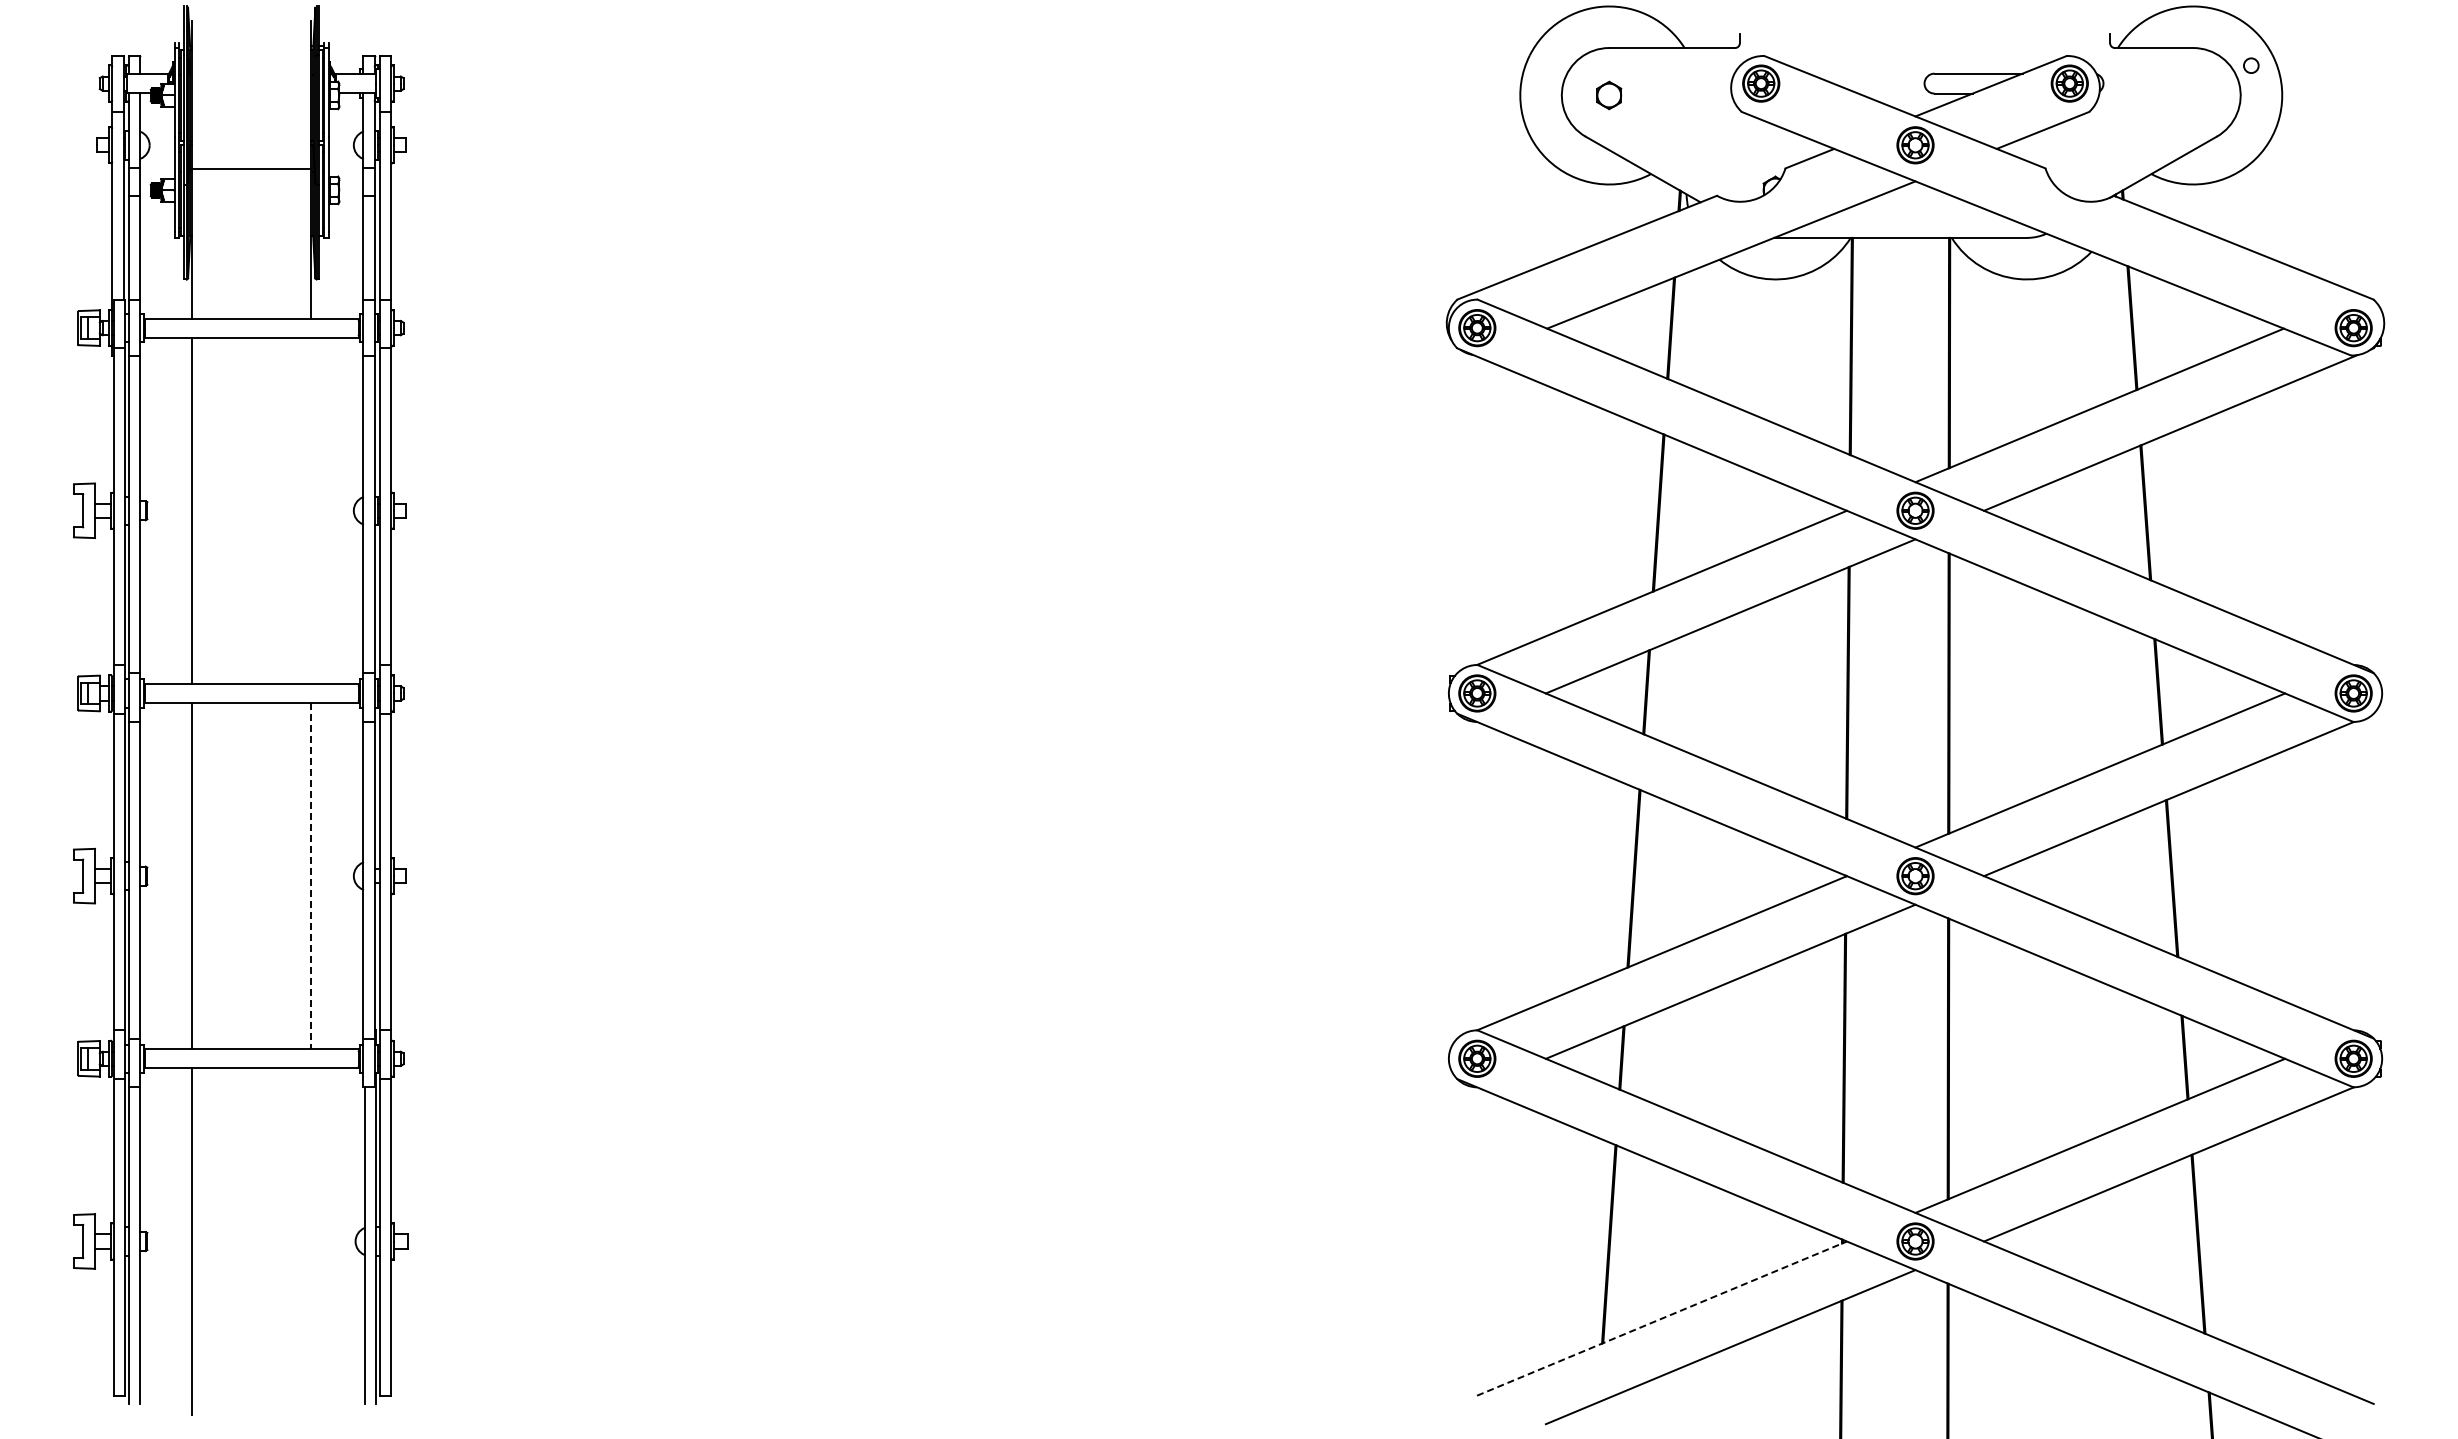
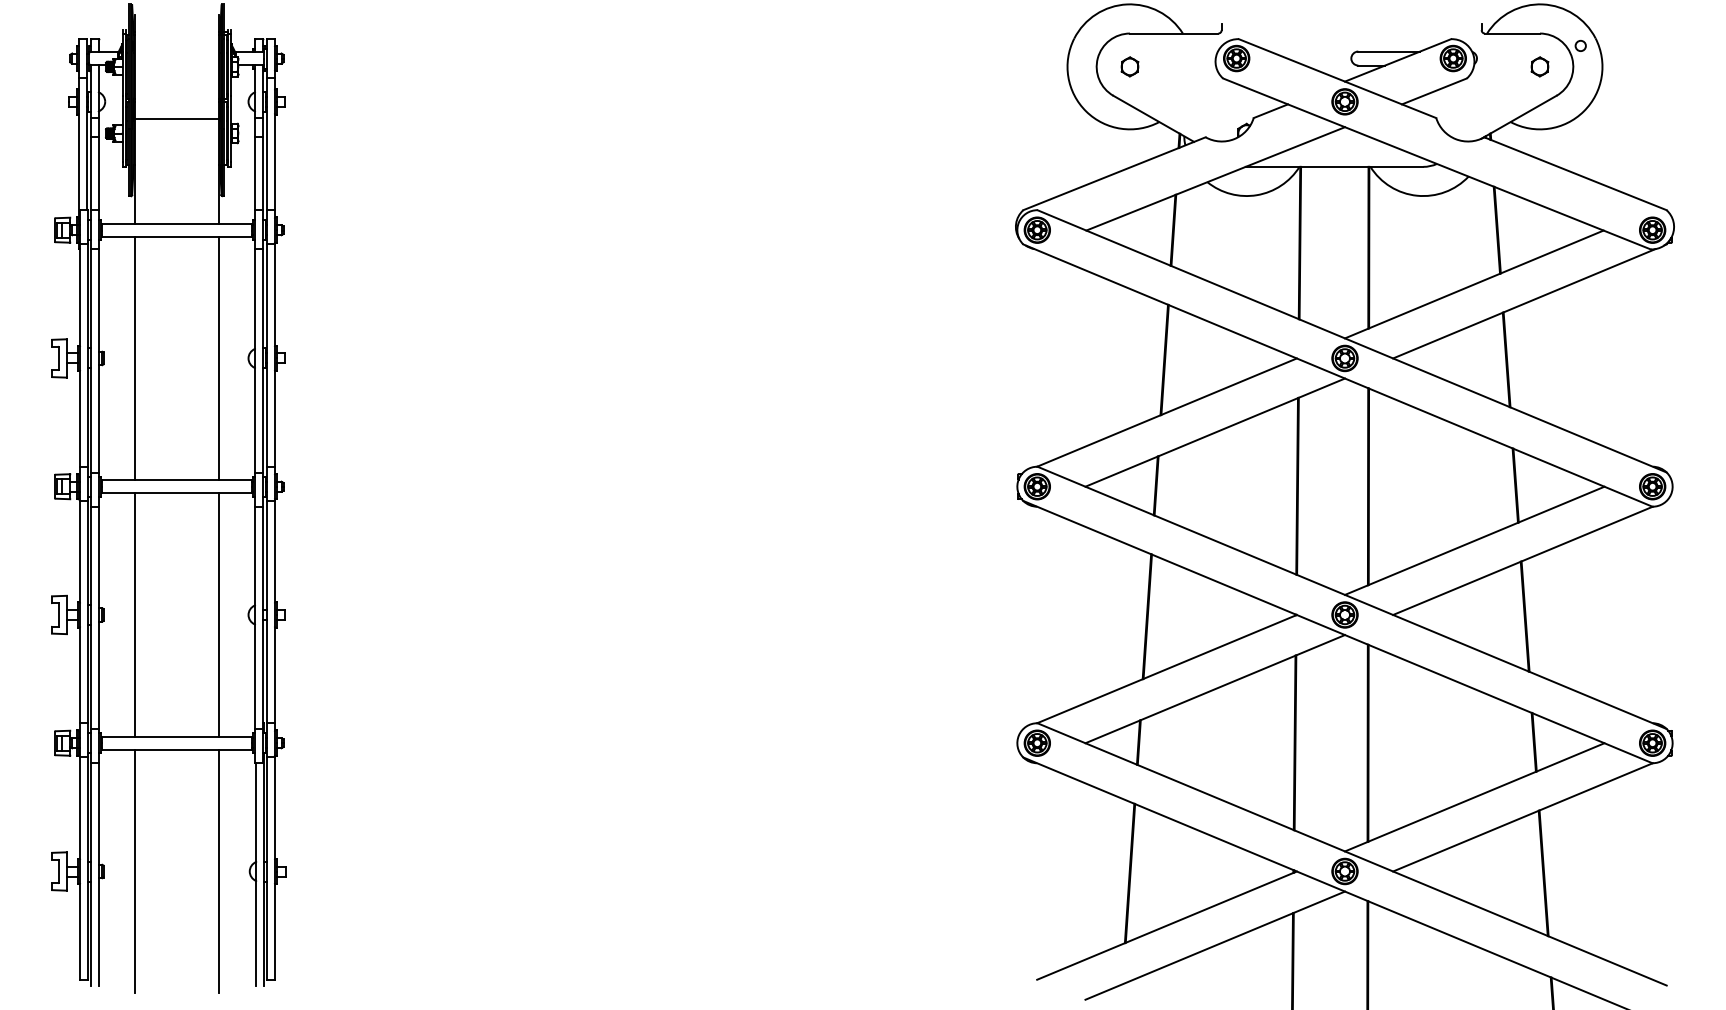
part: (2193, 95) -> (1540, 66), added
line: (311, 510) -> (218, 358), added
line: (311, 876) -> (218, 615), dashed -> solid
line: (311, 1241) -> (218, 871), added
line: (1662, 1318) -> (1167, 925), dashed -> solid

